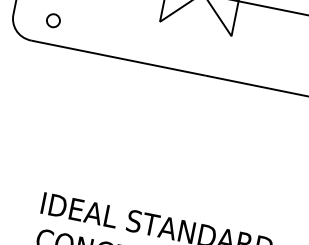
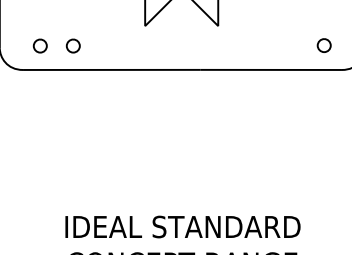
part: (85, 26) -> (72, 45), added

